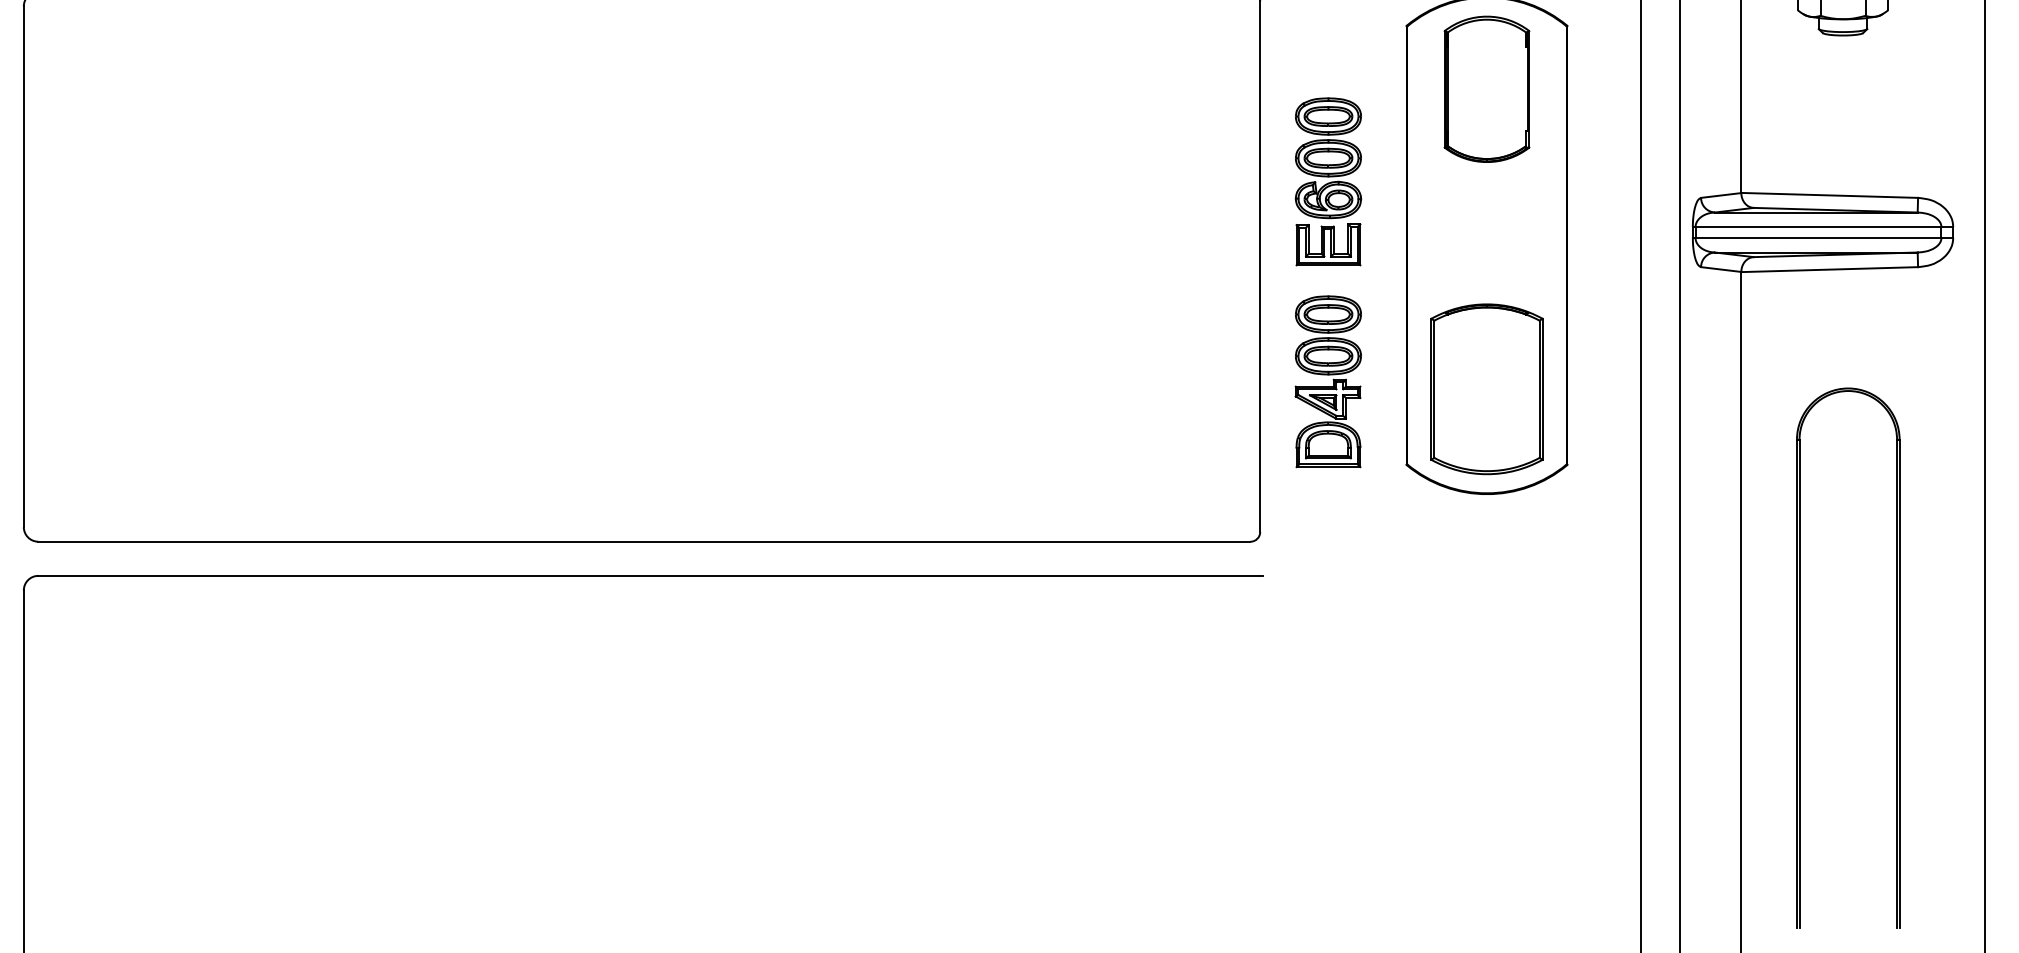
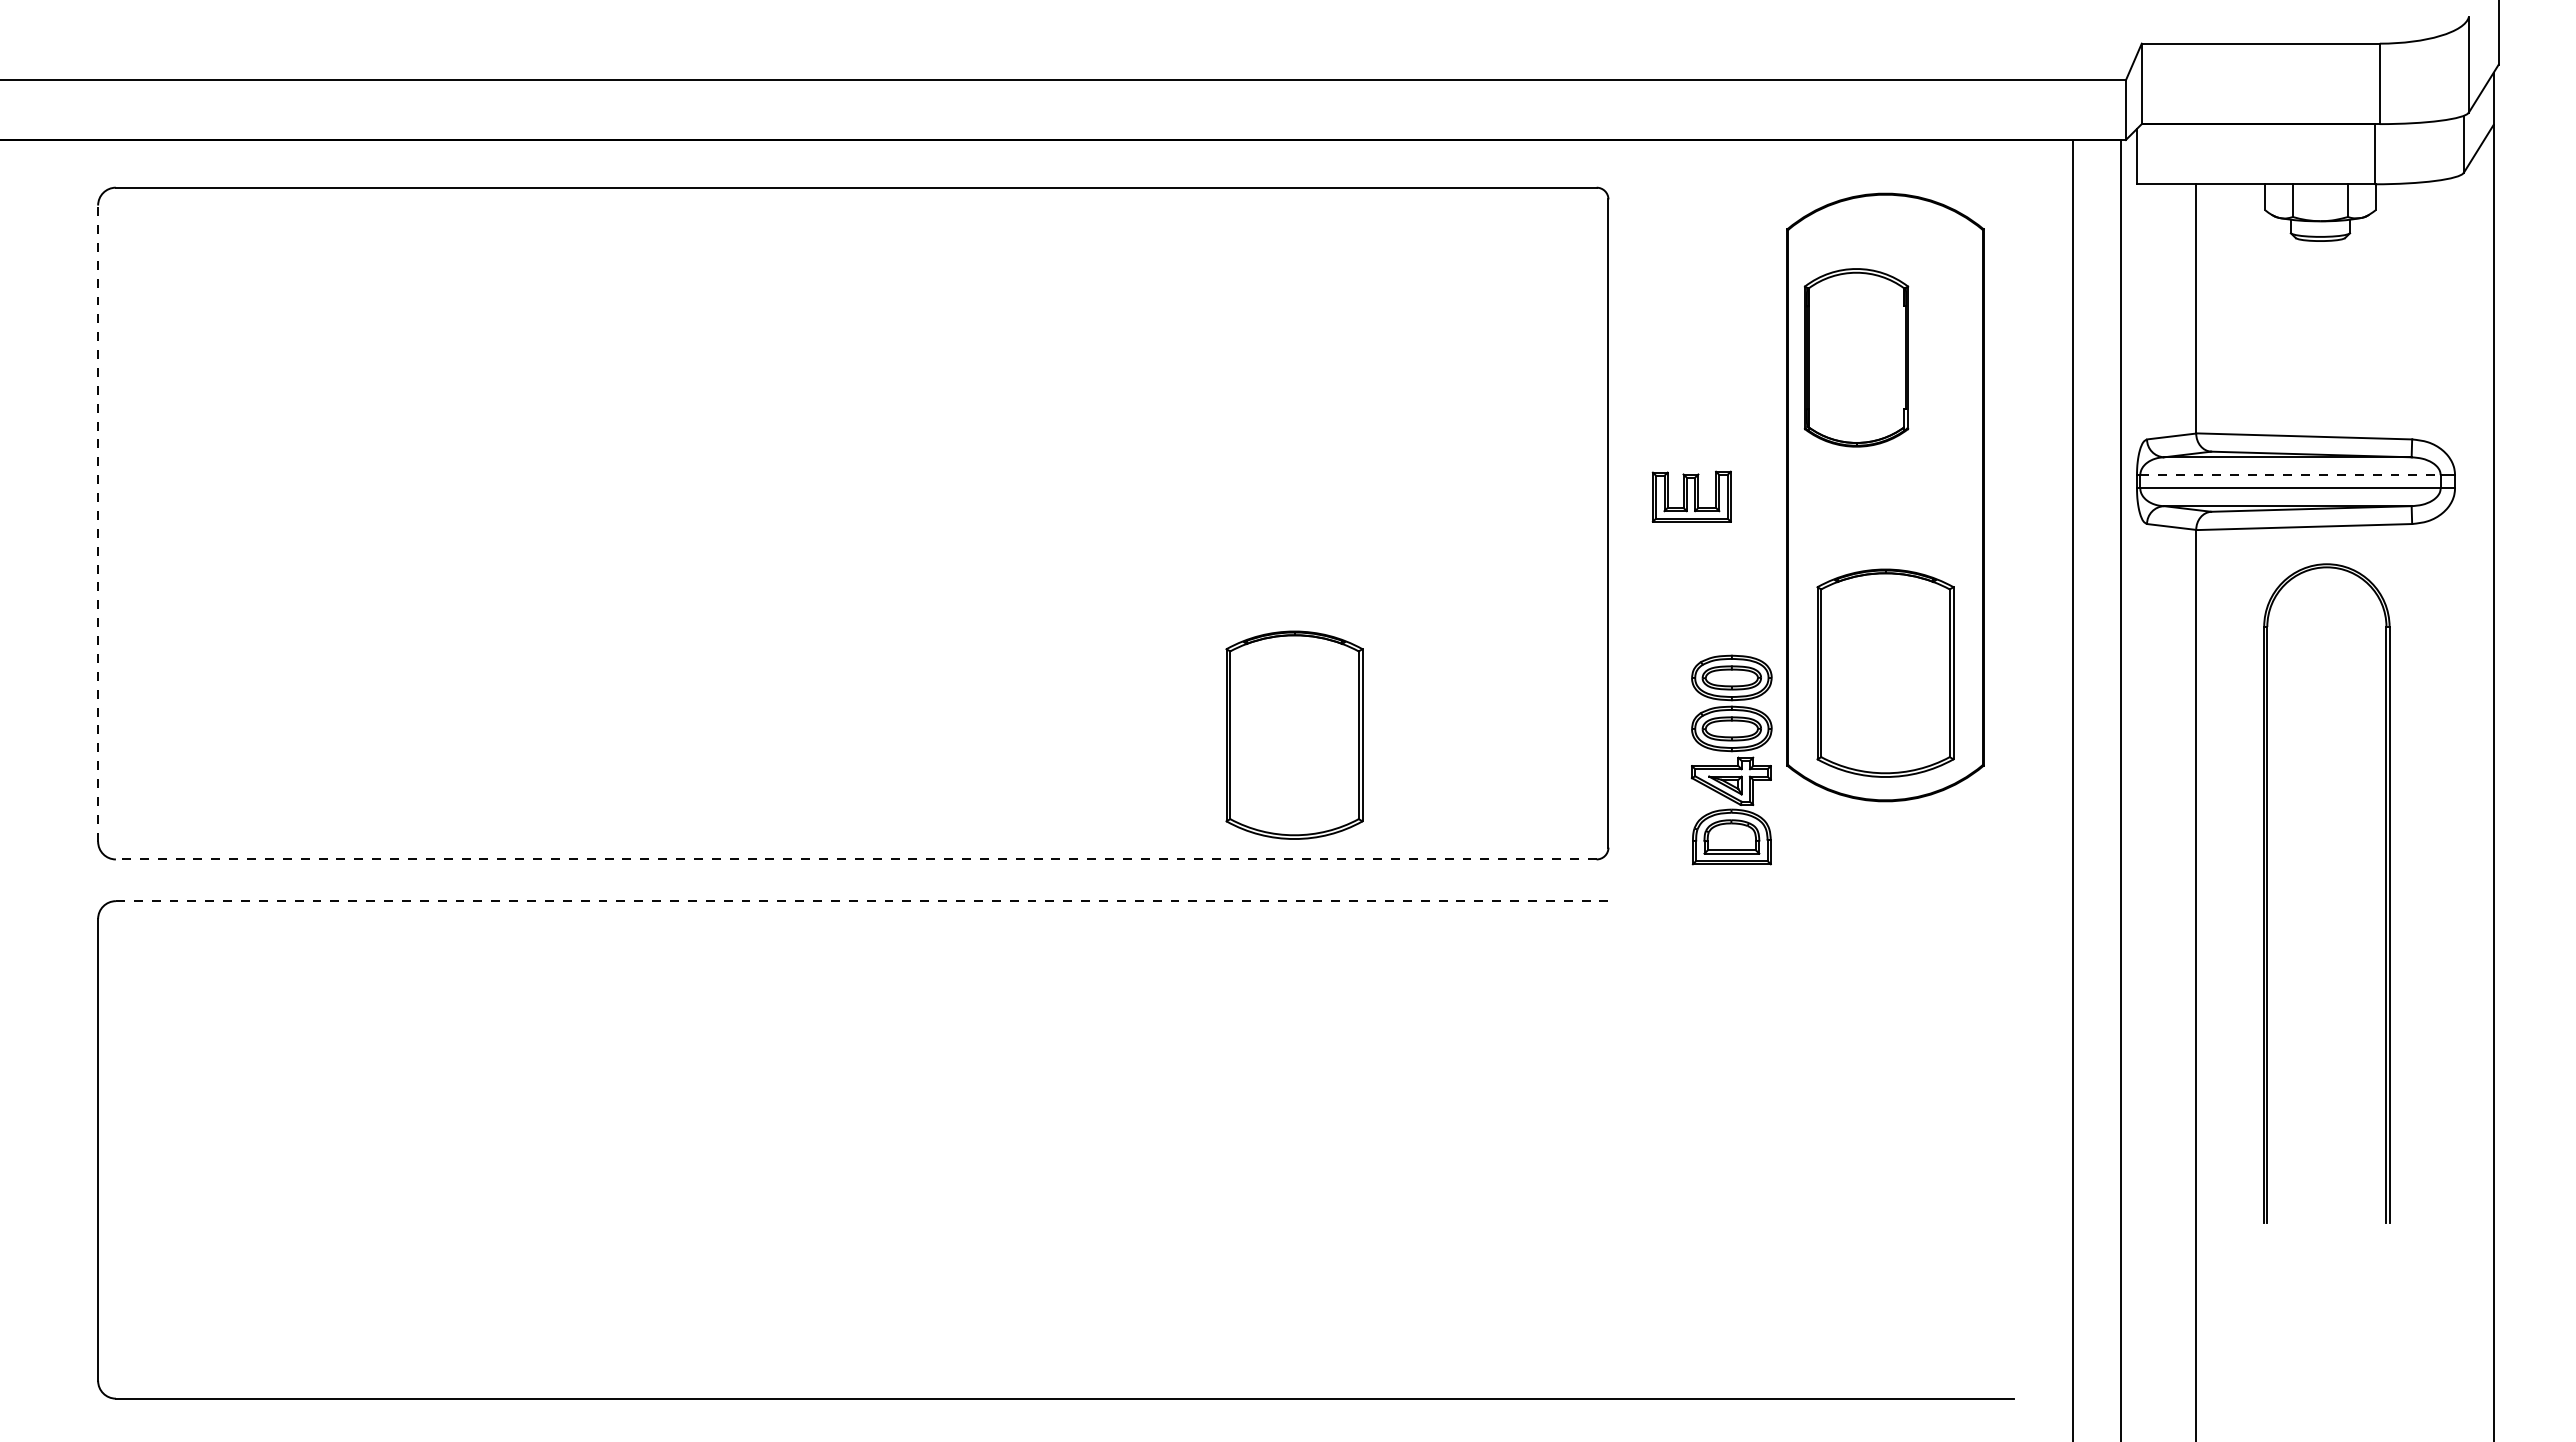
part: (1486, 89) -> (1856, 357), moved
part: (1328, 157) -> (1691, 390), removed
line: (1819, 227) -> (2291, 475), solid -> dashed
line: (24, 266) -> (98, 523), solid -> dashed
part: (1328, 381) -> (1731, 759), moved
part: (1003, 439) -> (1294, 734), added
line: (643, 541) -> (855, 859), solid -> dashed
line: (650, 576) -> (863, 901), solid -> dashed
part: (1799, 657) -> (2267, 893), moved

